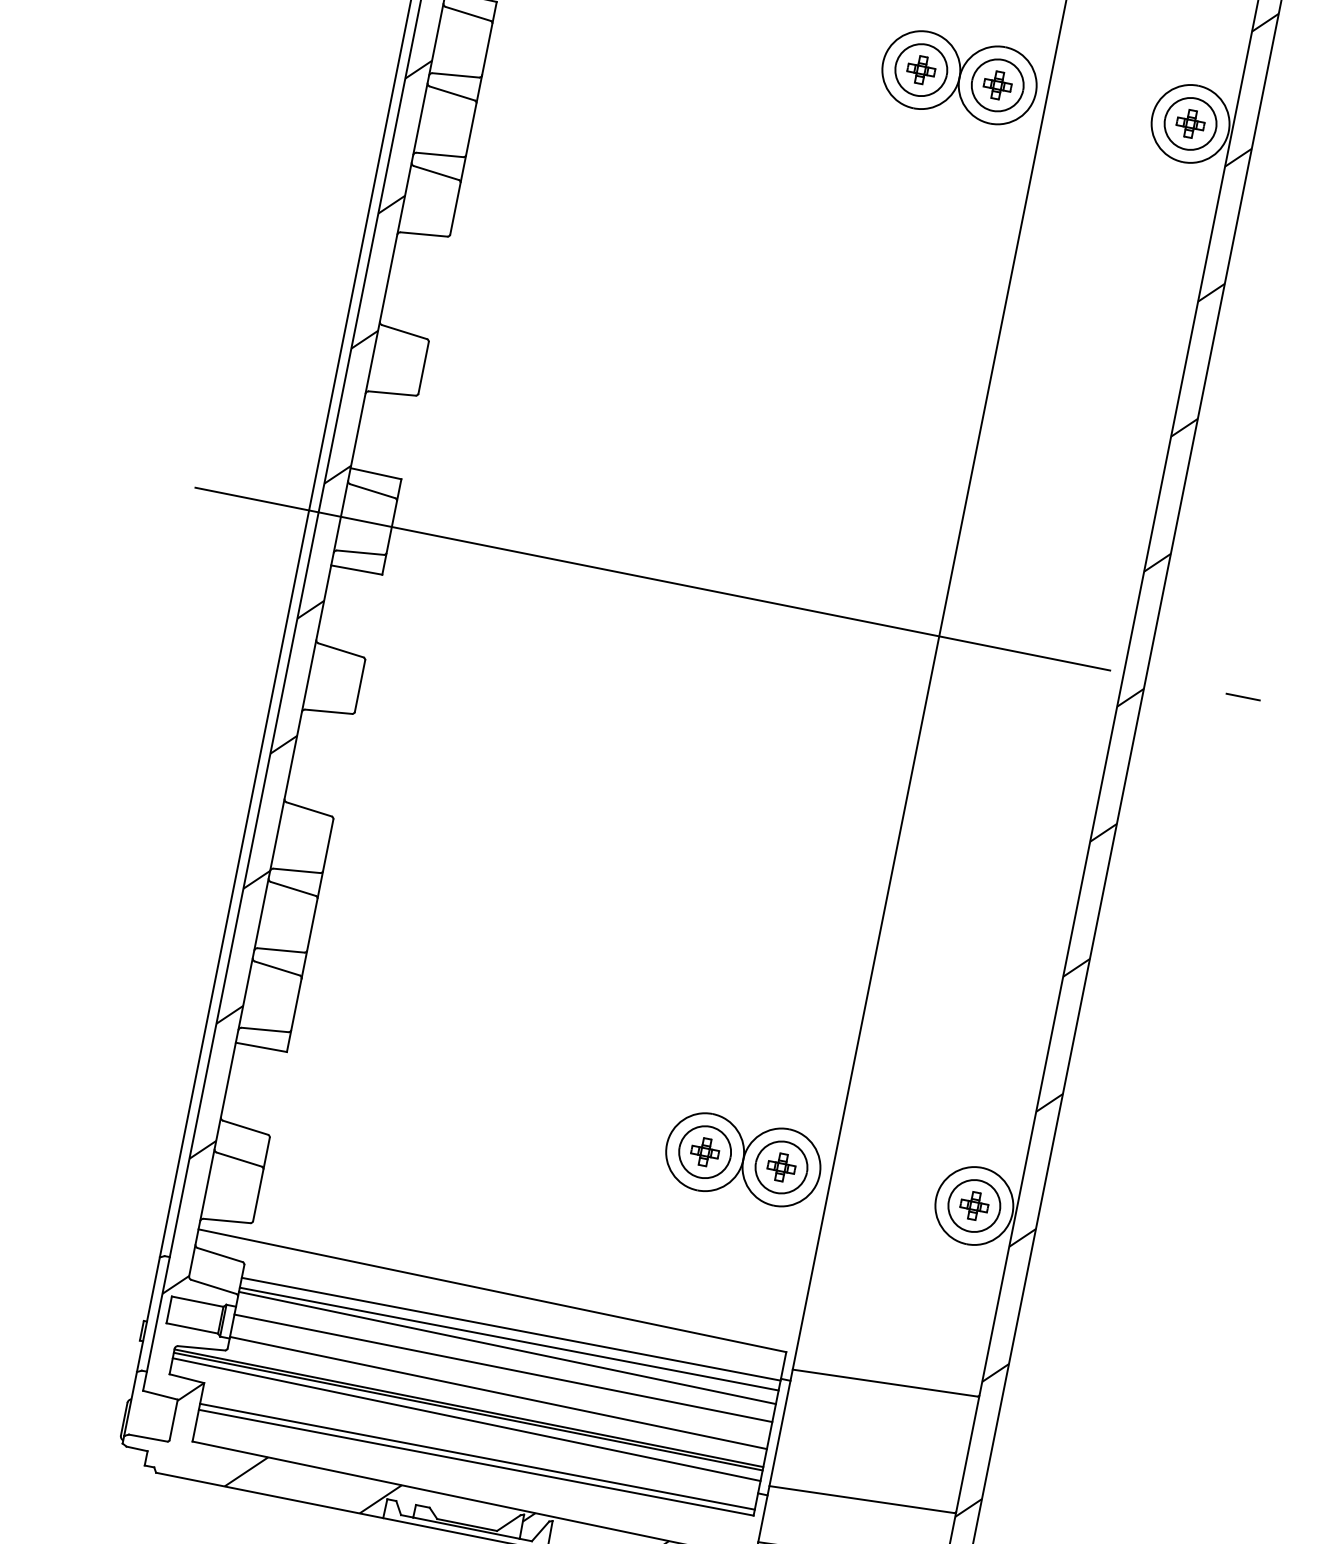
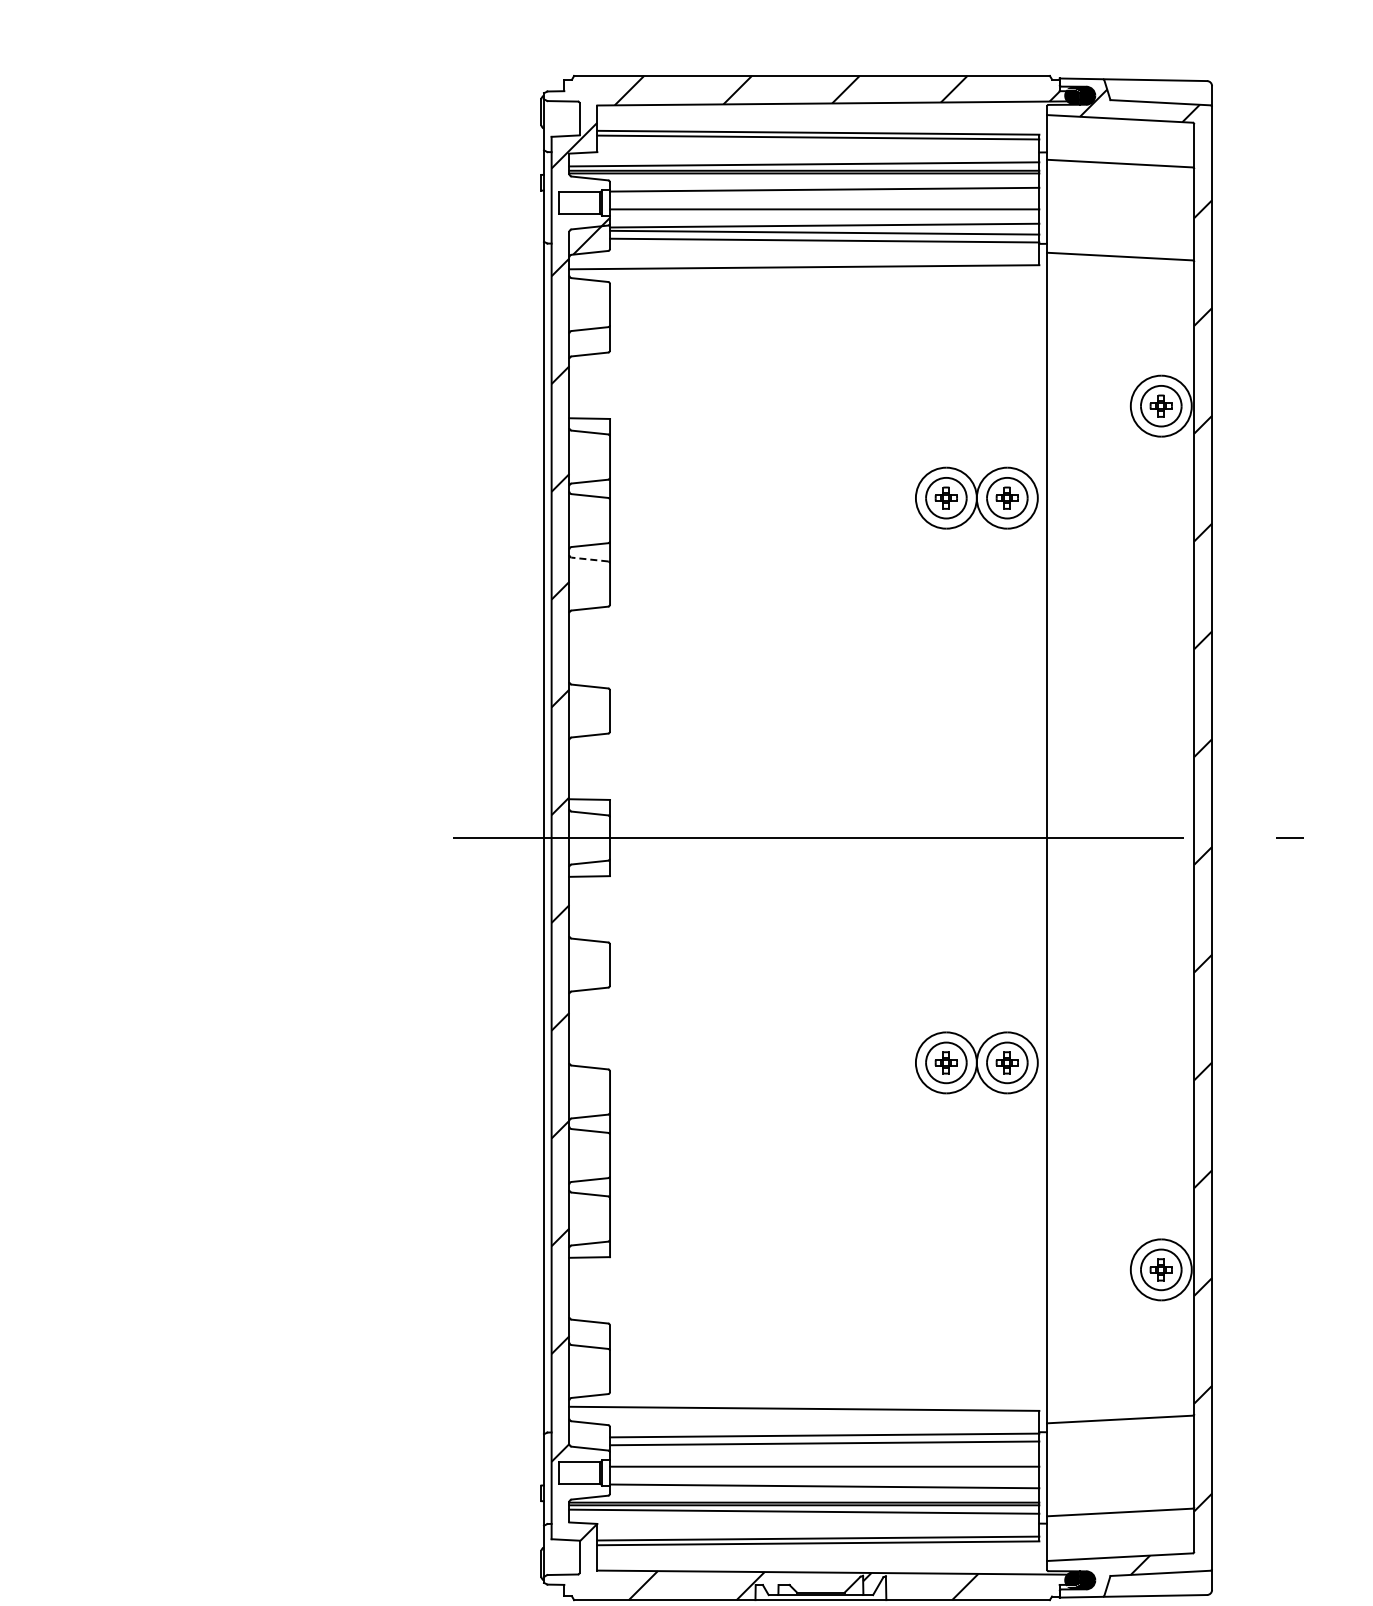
part: (959, 76) -> (976, 497), moved
line: (435, 172) -> (589, 559), solid -> dashed
part: (742, 1159) -> (976, 1062), moved
line: (507, 1347) -> (824, 1450), removed

